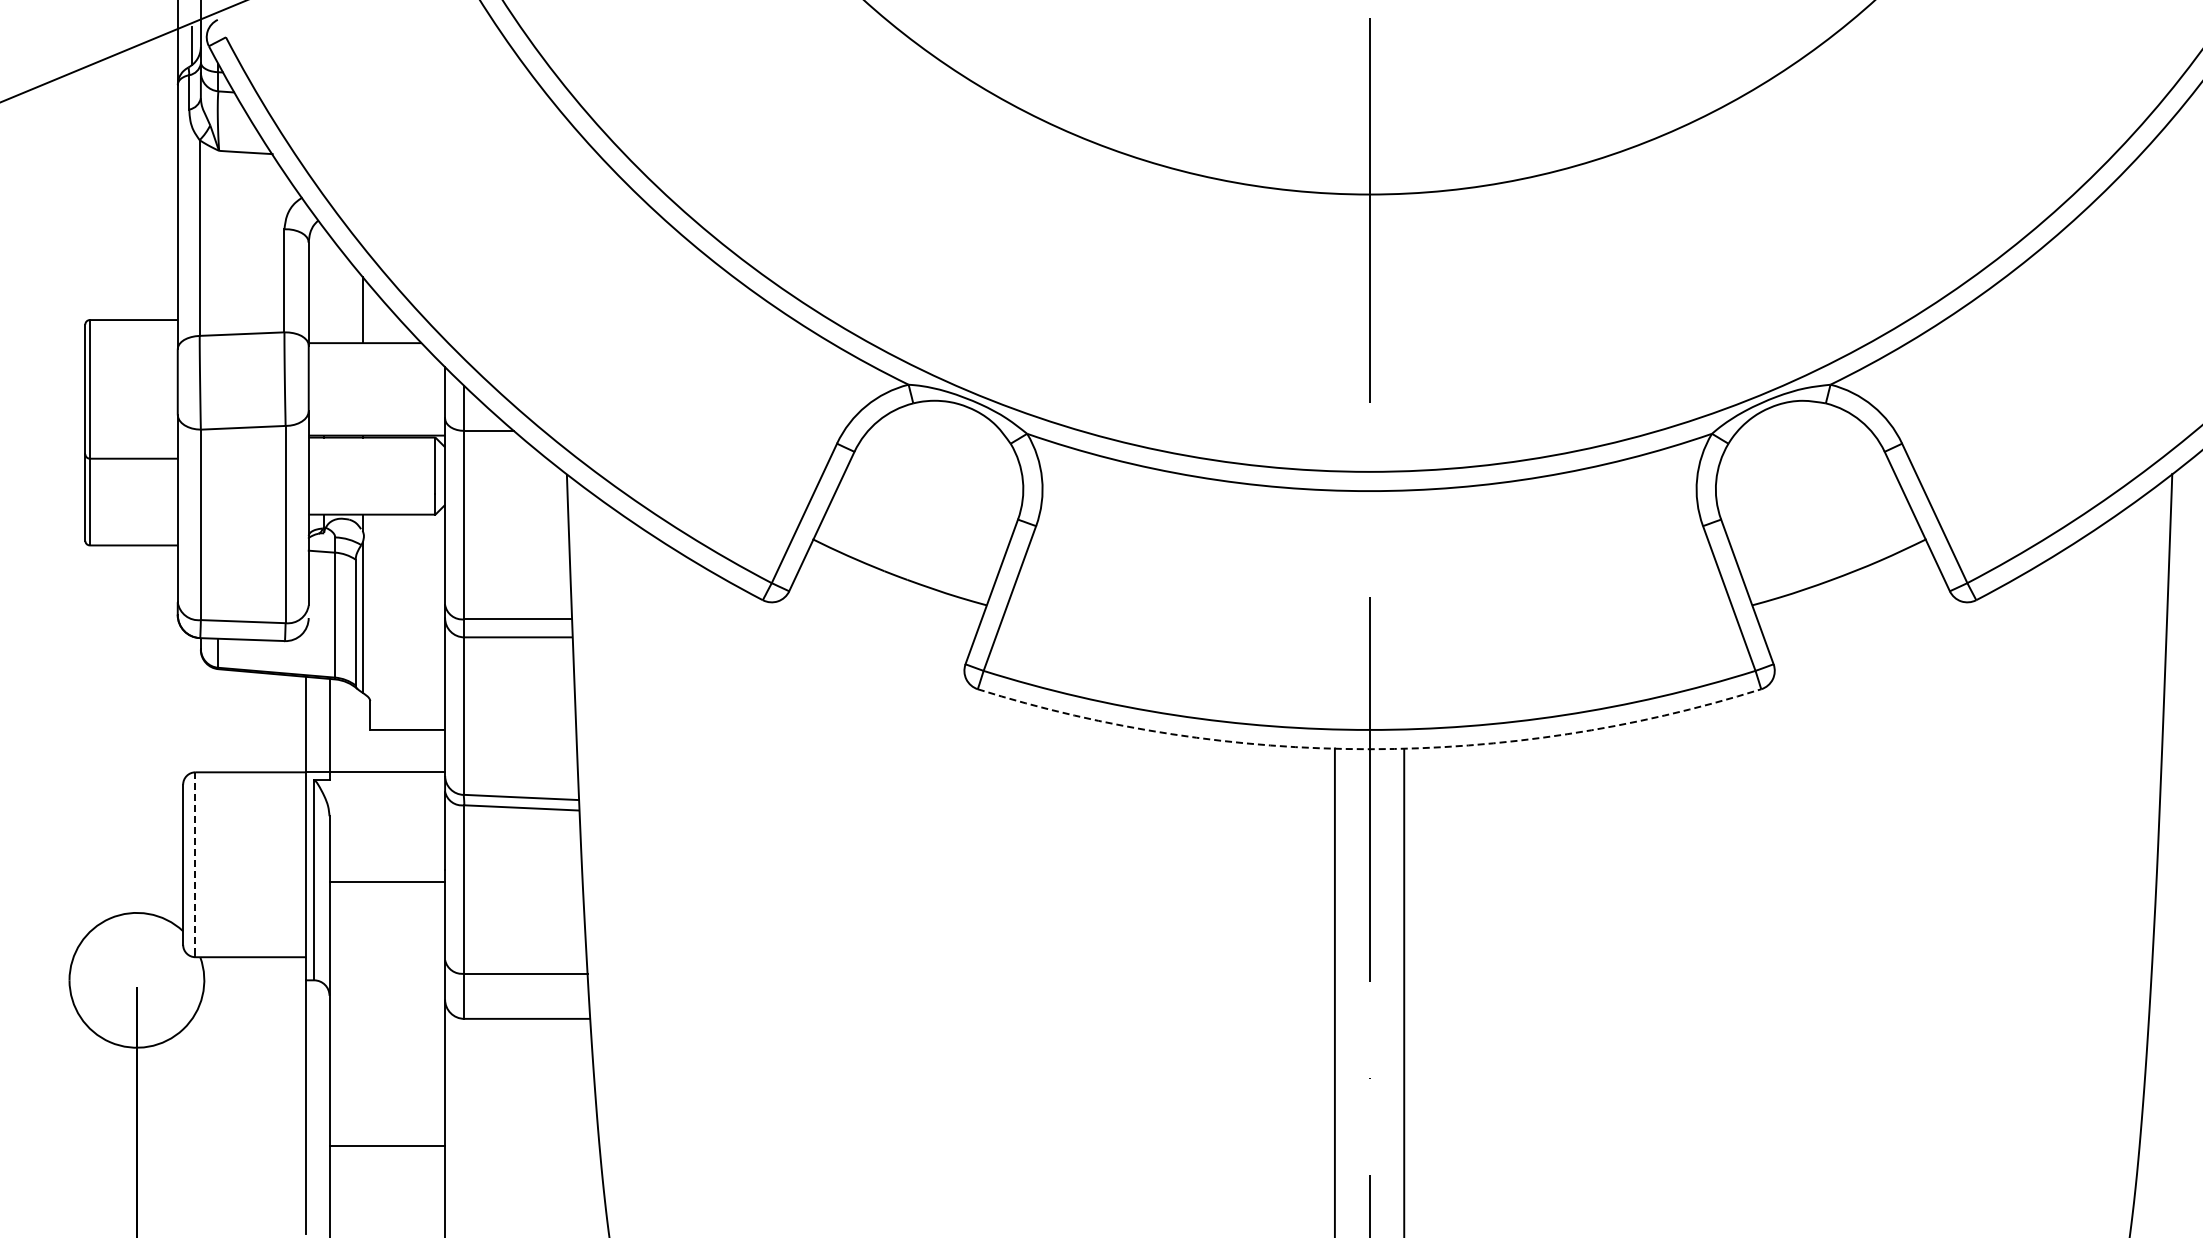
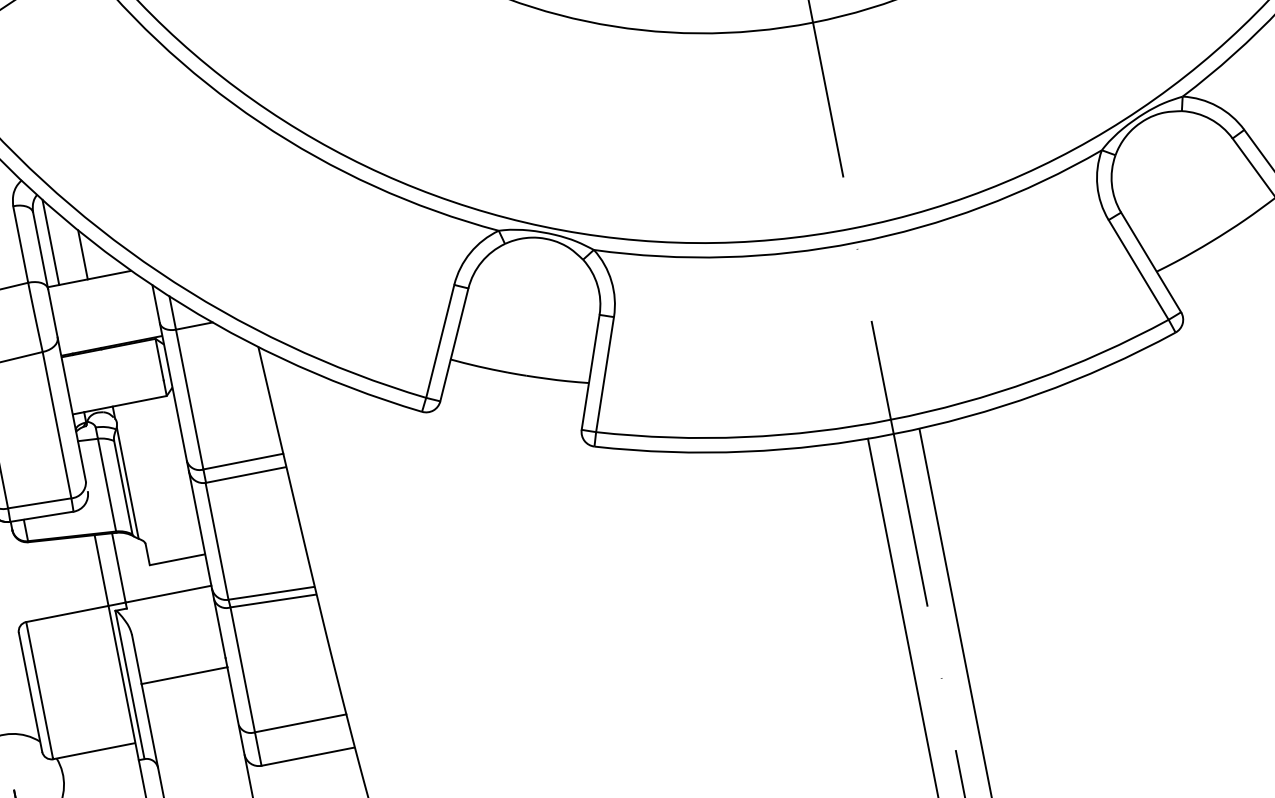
line: (324, 285) -> (51, 242), added
arc: (1369, 749) -> (893, 434), dashed -> solid
line: (195, 864) -> (39, 690), dashed -> solid

